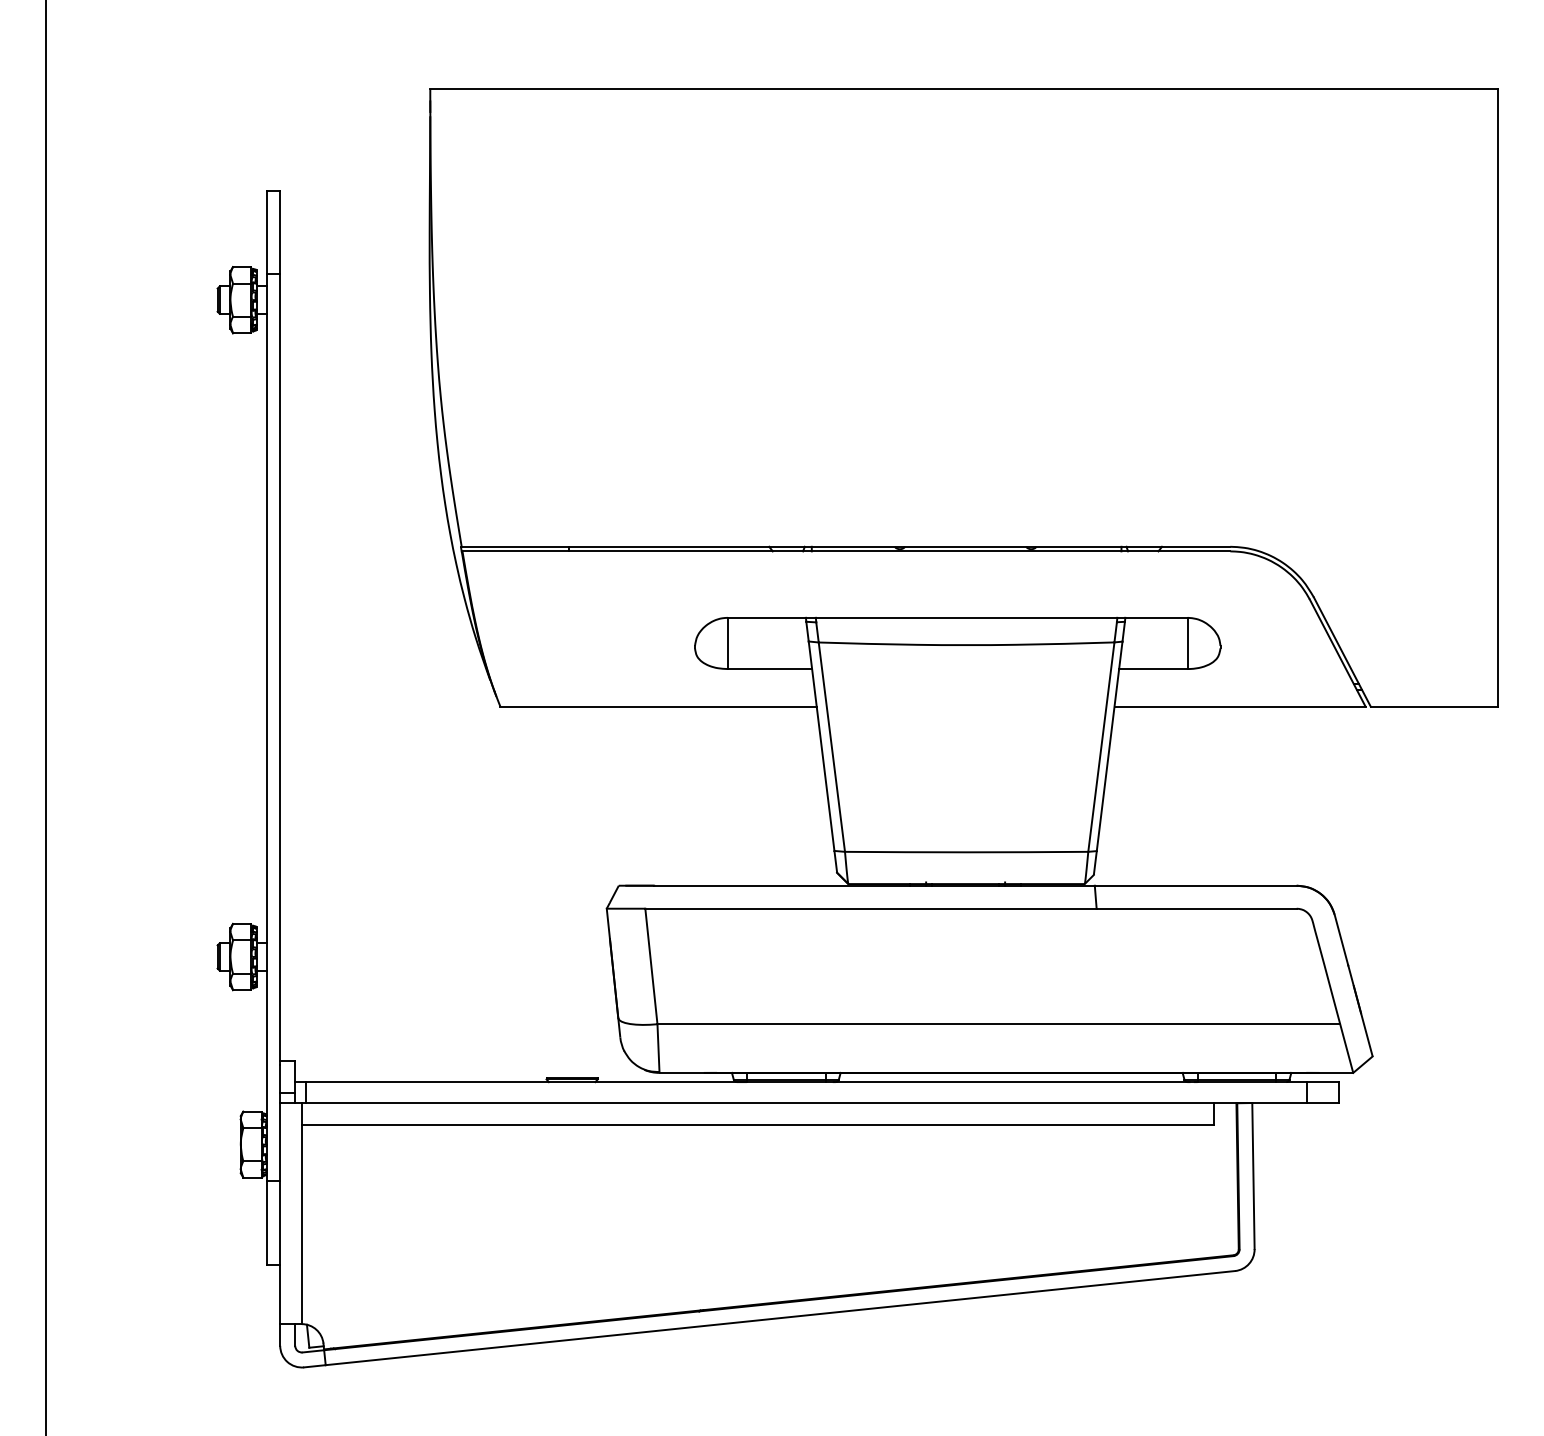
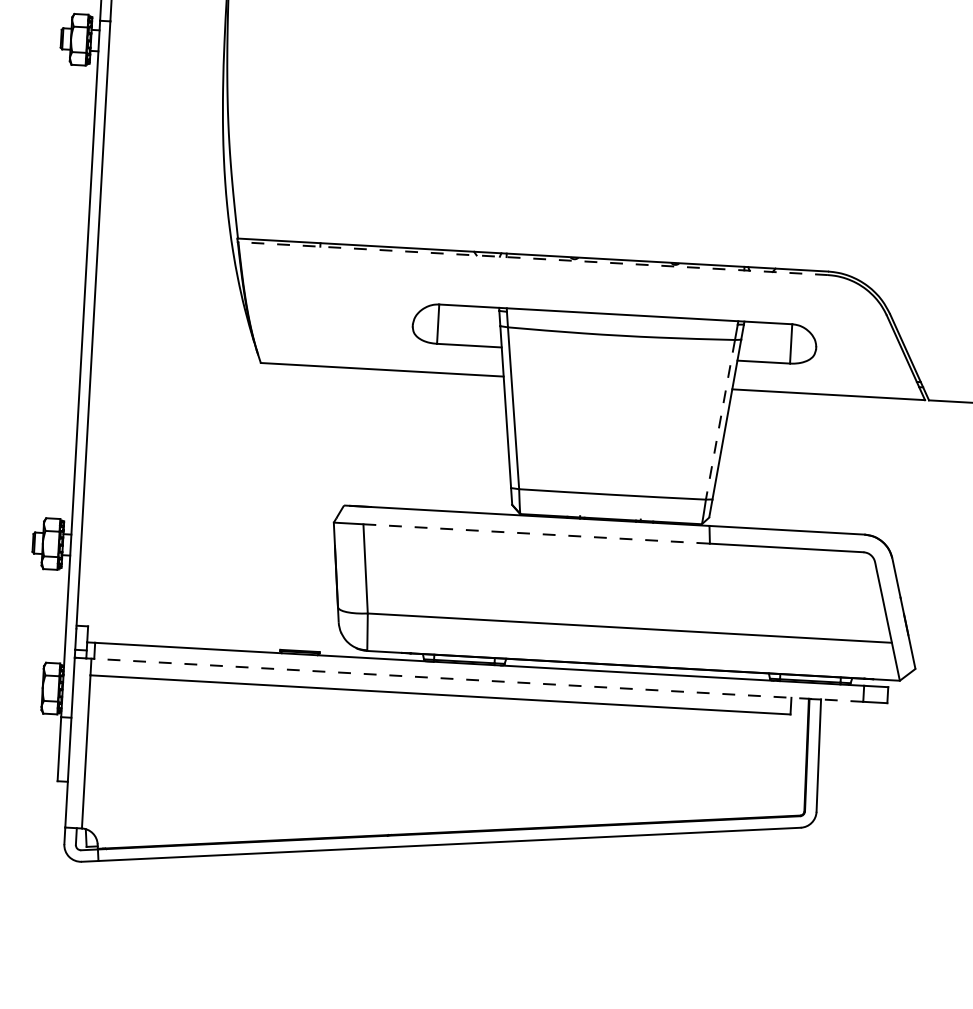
line: (846, 551) -> (533, 258), solid -> dashed
line: (1101, 747) -> (720, 420), solid -> dashed
line: (870, 908) -> (536, 533), solid -> dashed
line: (806, 1102) -> (478, 679), solid -> dashed

